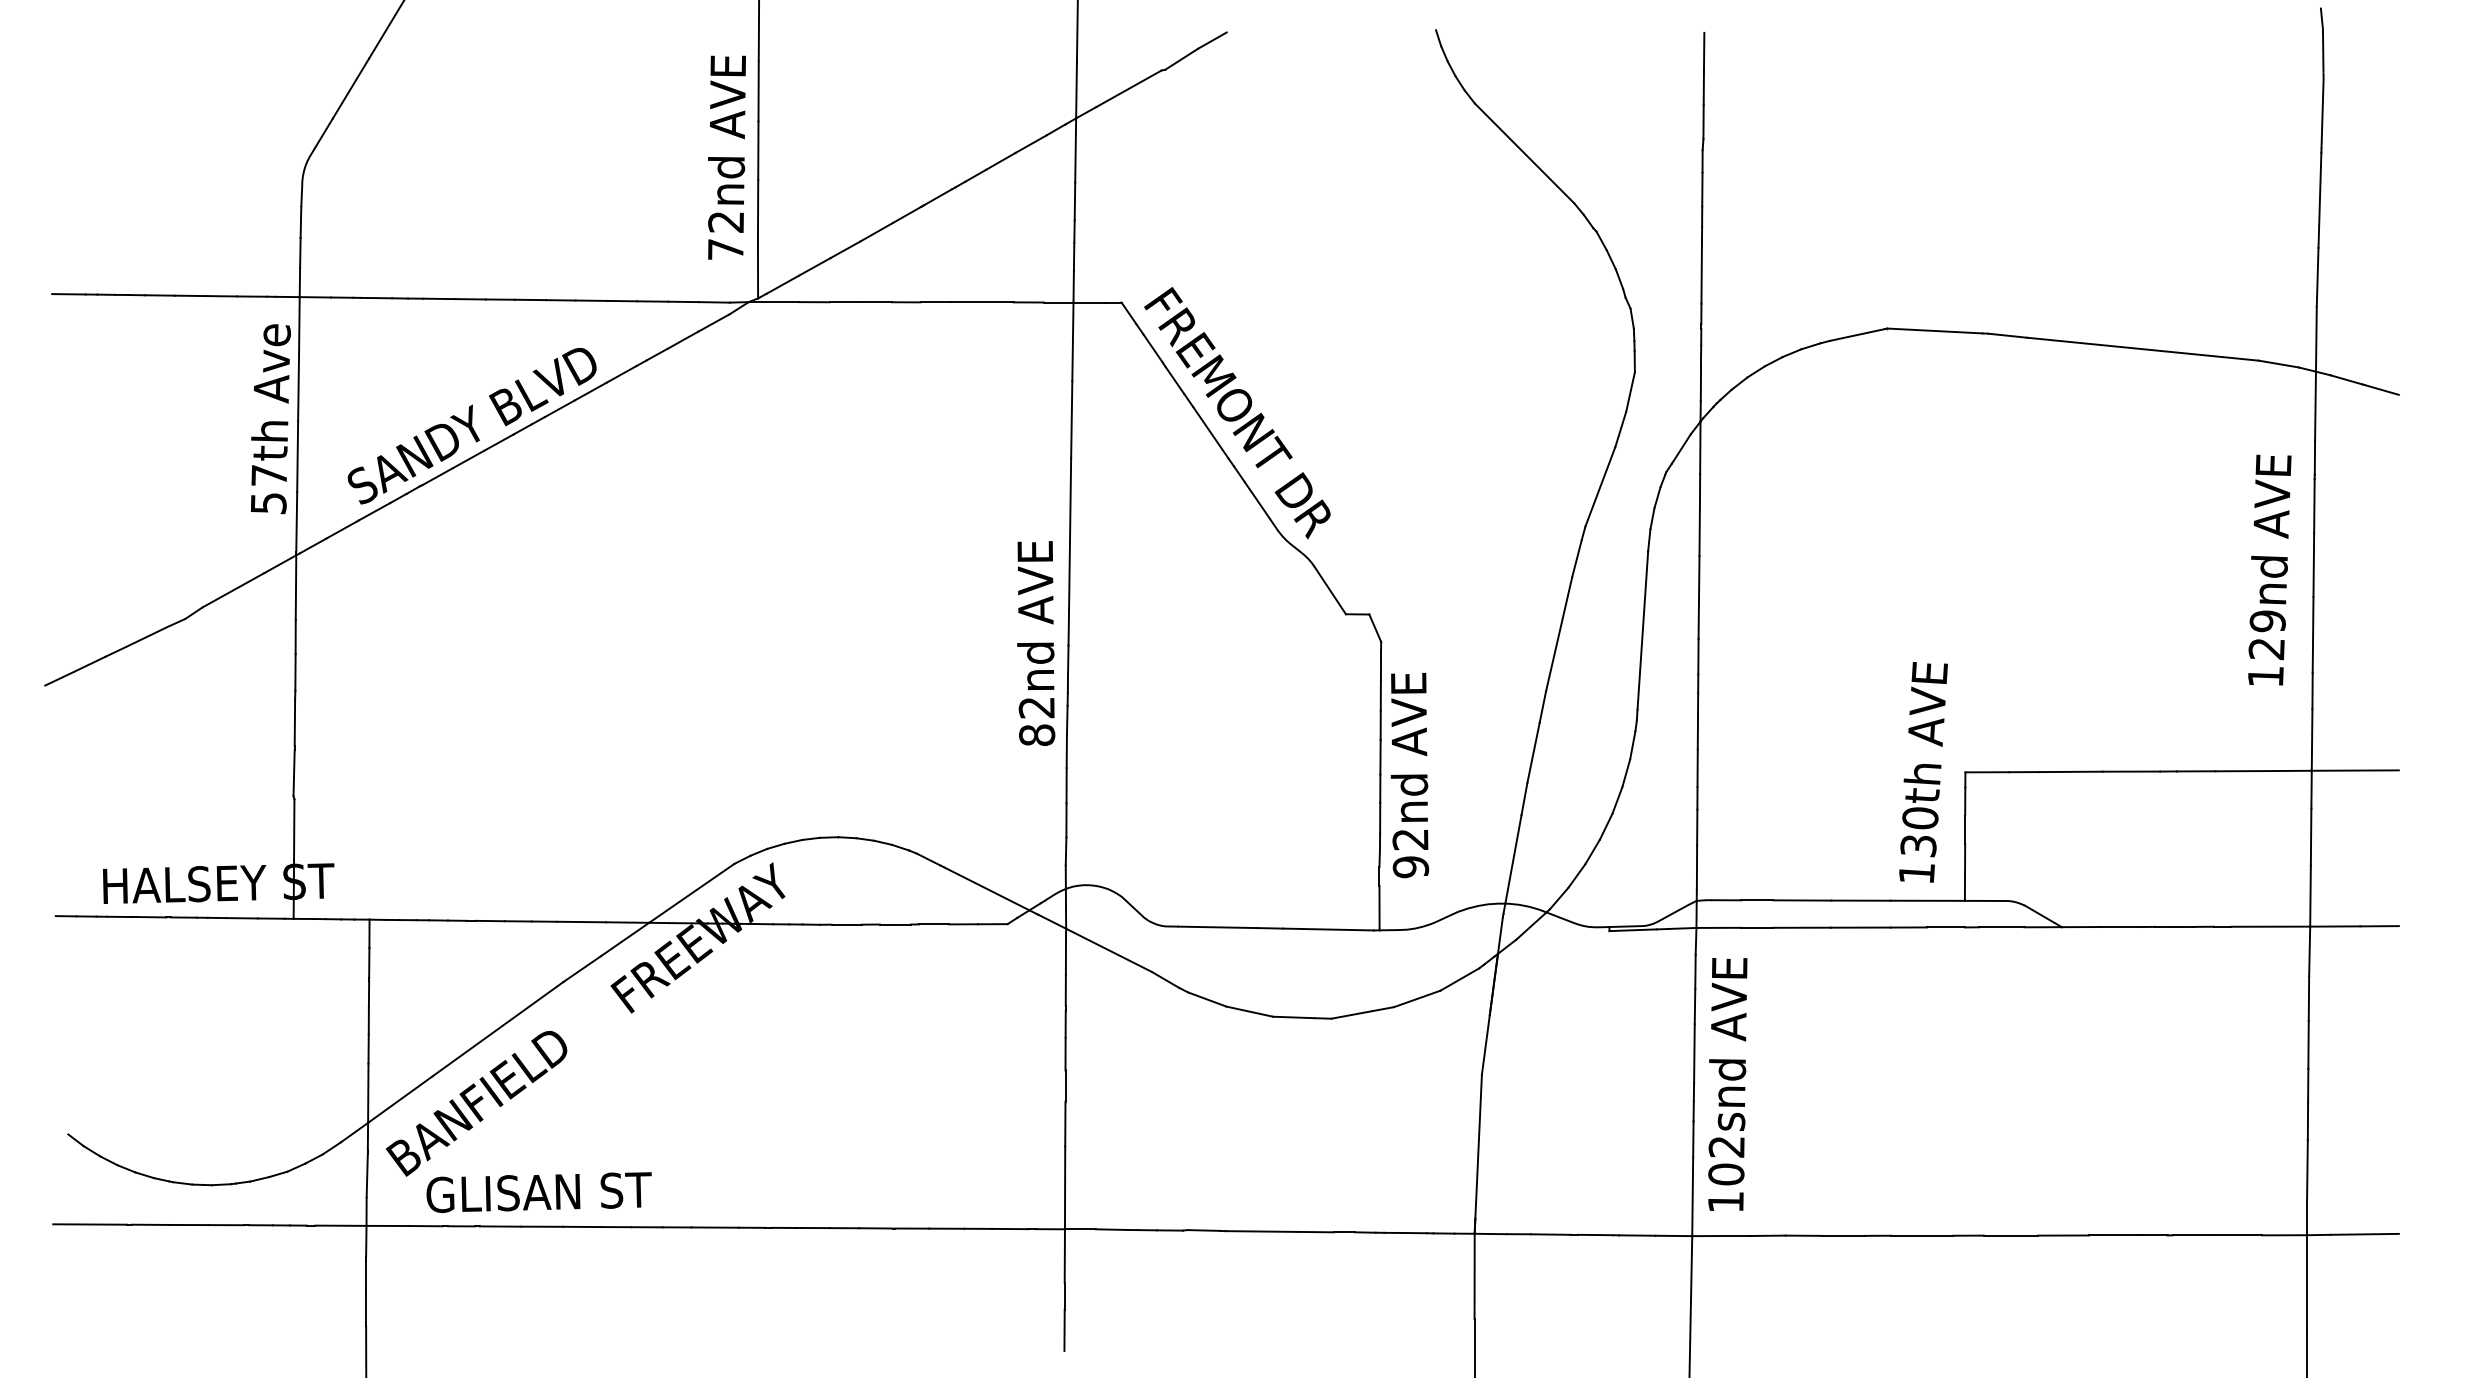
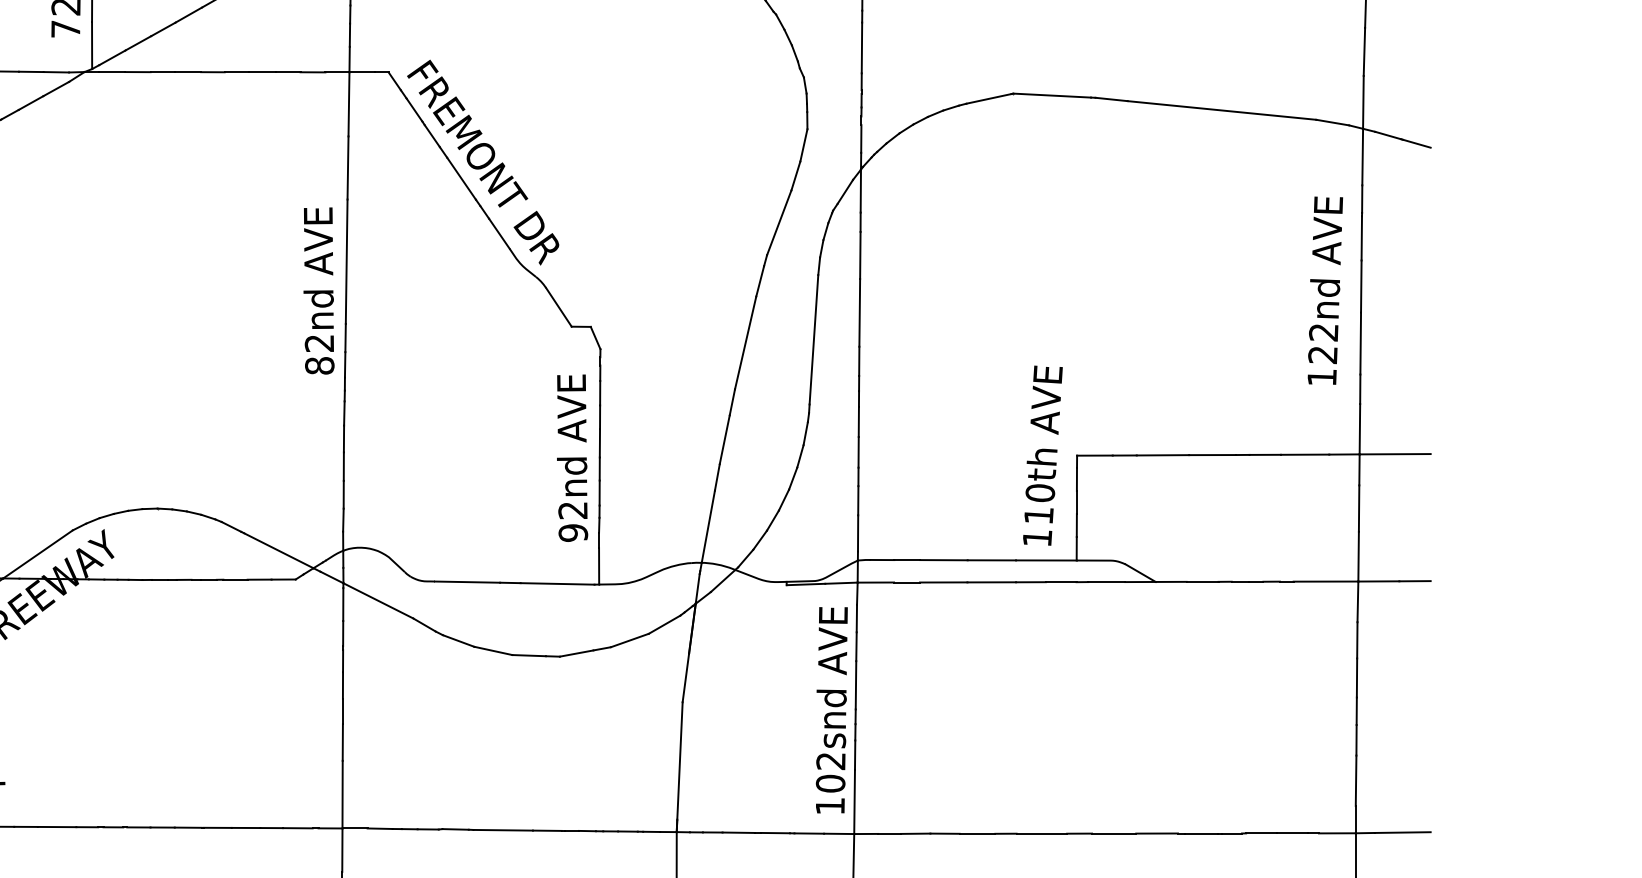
text: (2267, 621) -> (1323, 332), 129nd -> 122nd
text: (1036, 643) -> (319, 291), moved
text: (1409, 775) -> (572, 458), moved
text: (1918, 846) -> (1038, 516), 130th -> 110th
text: (1727, 1084) -> (831, 710), moved

